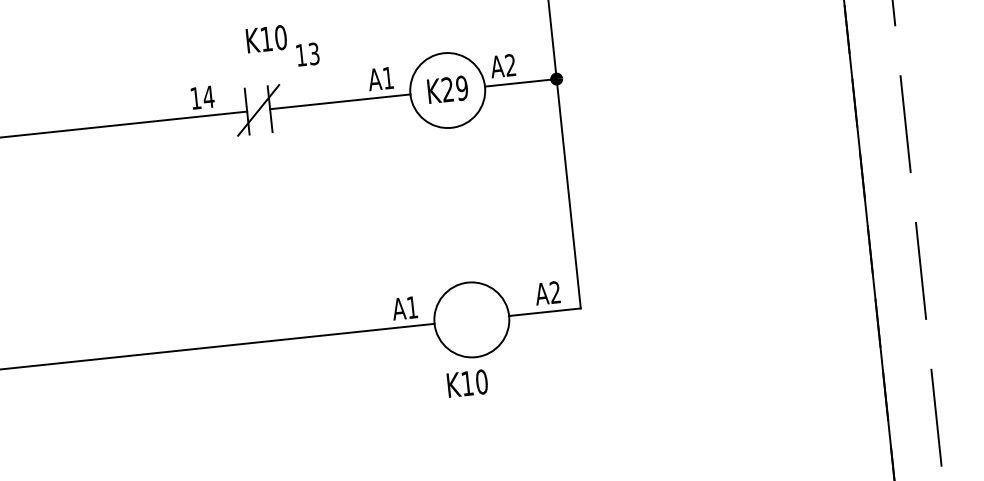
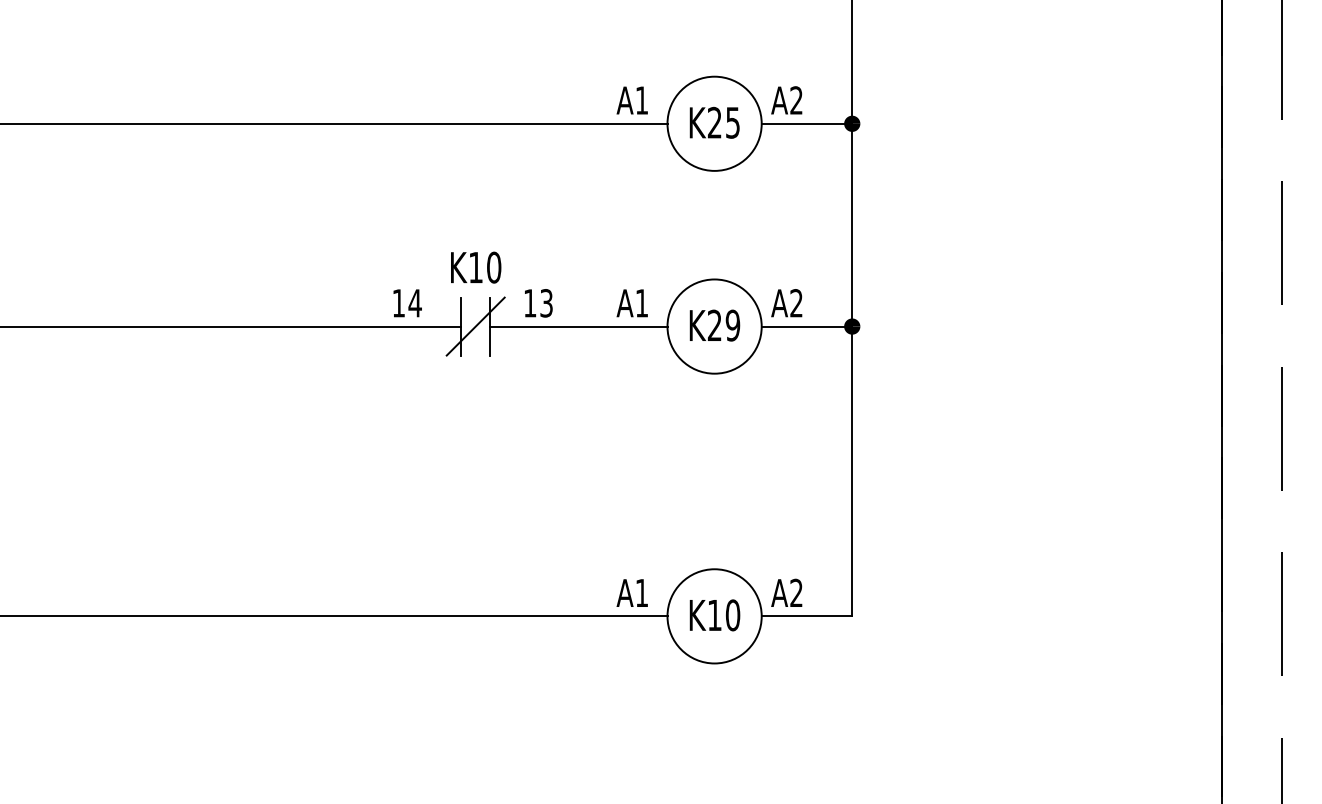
text: (266, 39) -> (476, 267), moved
text: (307, 54) -> (538, 303), moved
text: (547, 292) -> (786, 592), moved
text: (467, 383) -> (714, 615), moved

